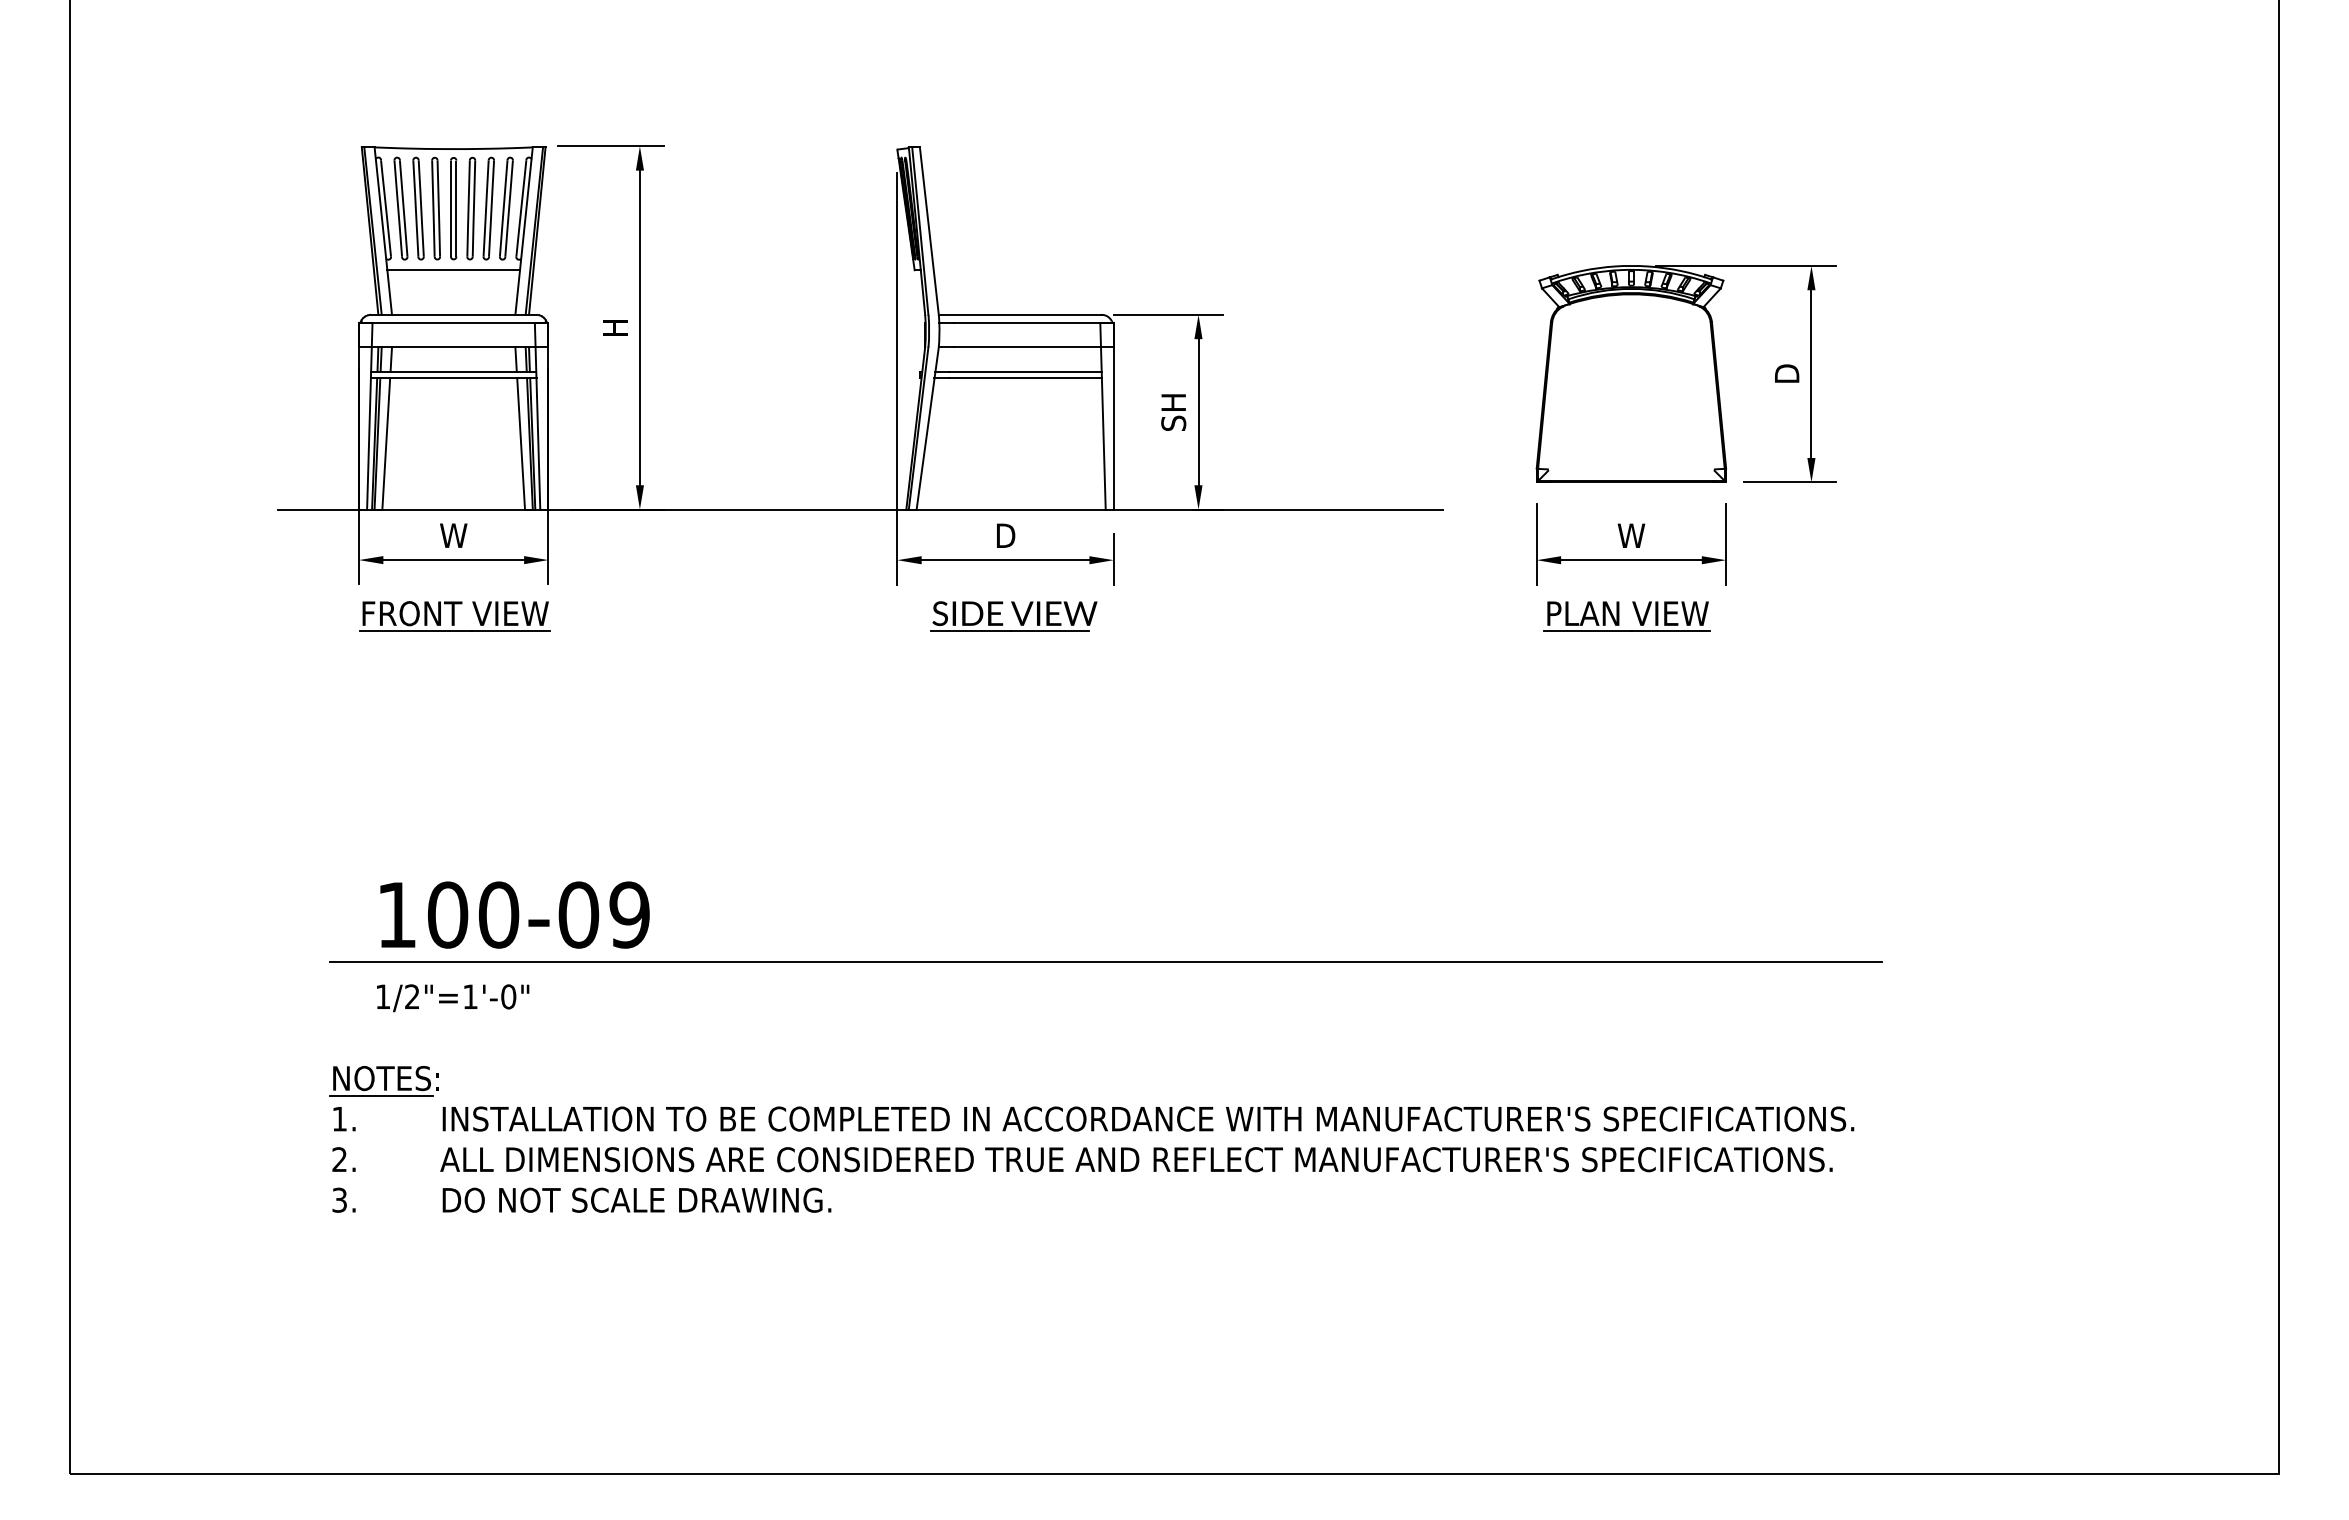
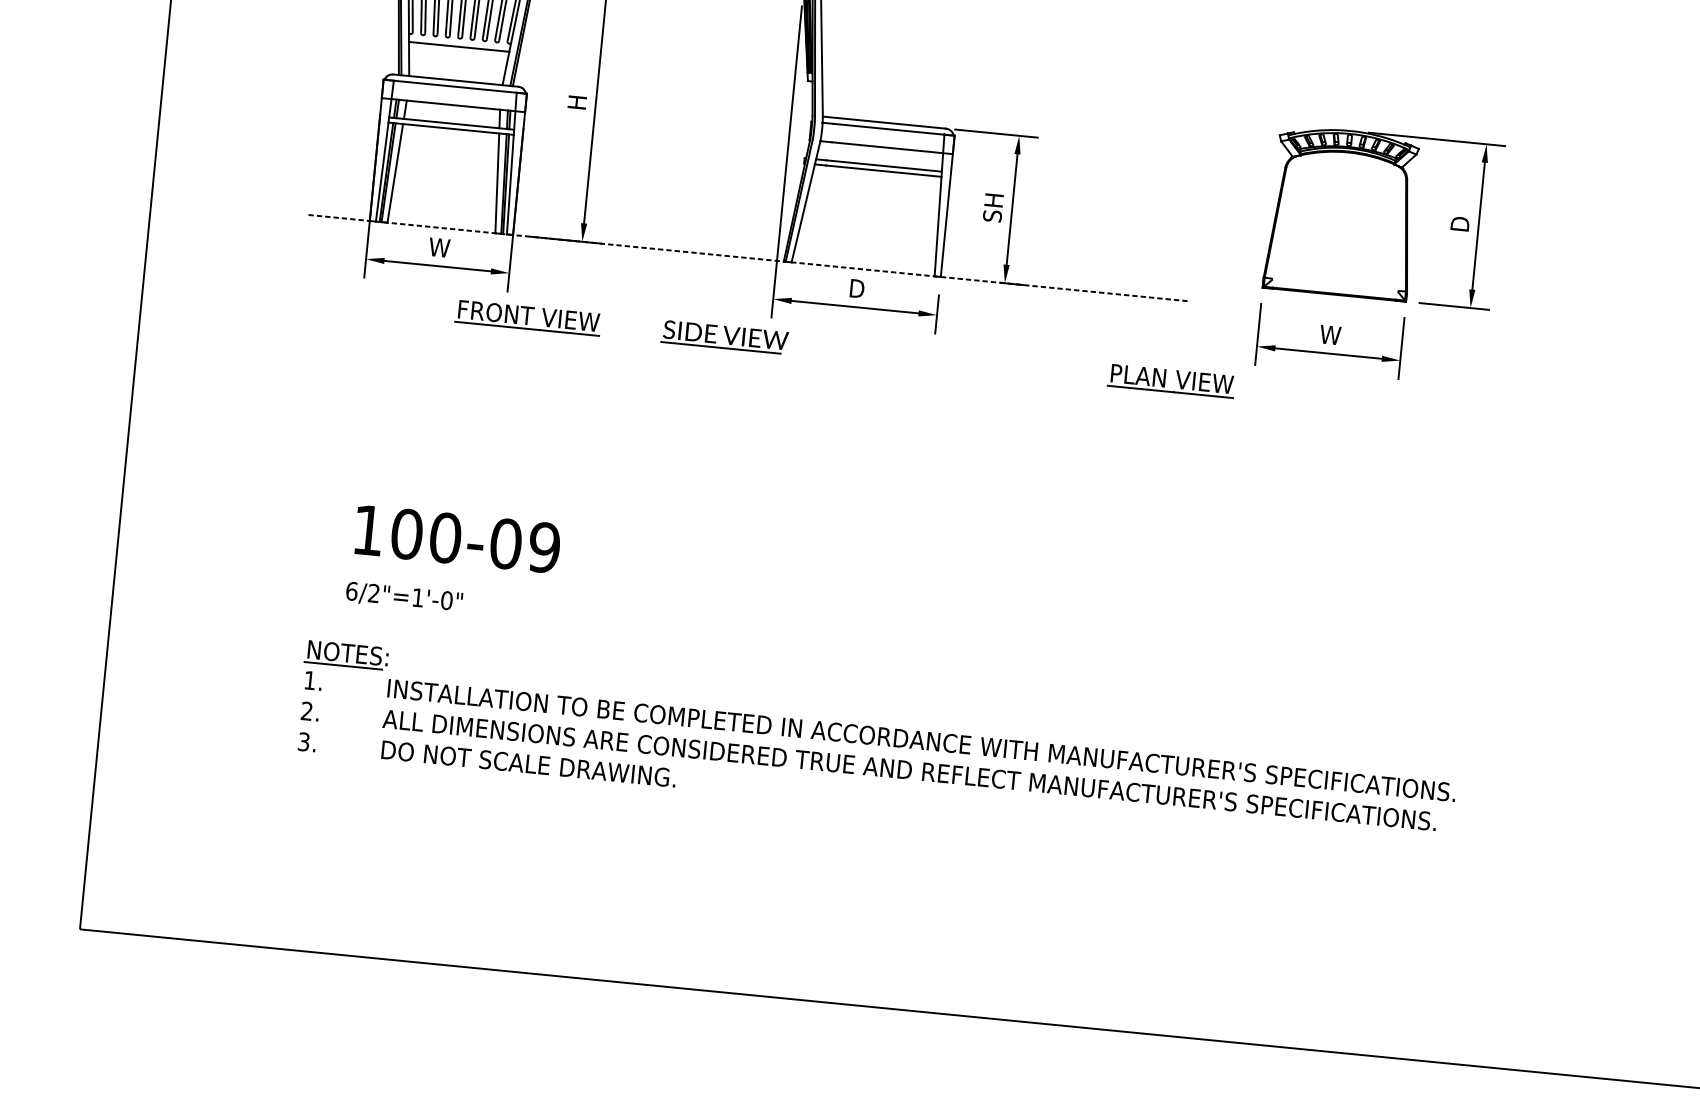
line: (860, 509) -> (749, 258), solid -> dashed
part: (454, 616) -> (527, 318), moved
part: (1013, 616) -> (724, 337), moved
part: (1619, 616) -> (1165, 380), moved
line: (1106, 962) -> (901, 618), removed
text: (382, 996) -> (351, 591), 1/2"=1'-0" -> 6/2"=1'-0"

